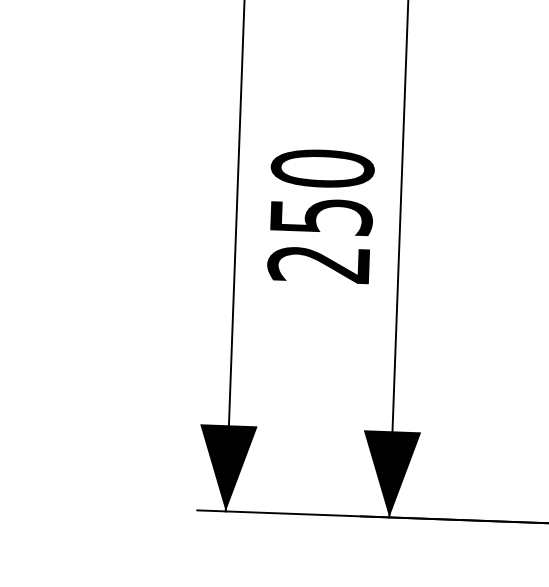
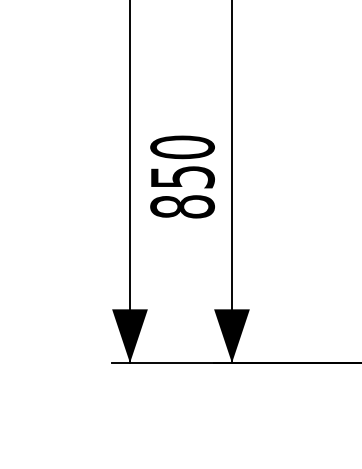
text: (319, 263) -> (182, 206), 250 -> 850

